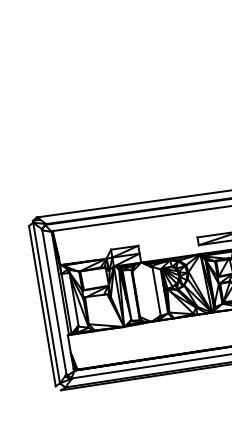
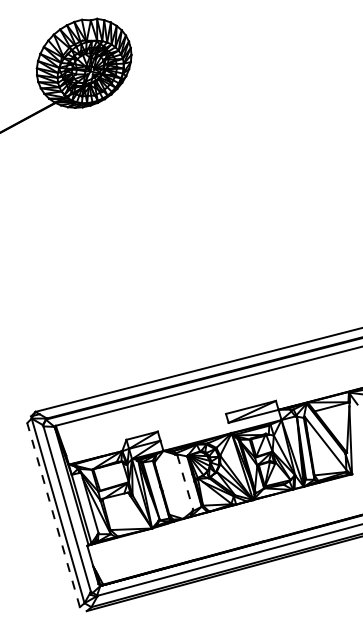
line: (156, 291) -> (185, 482), solid -> dashed
line: (42, 306) -> (53, 515), solid -> dashed

